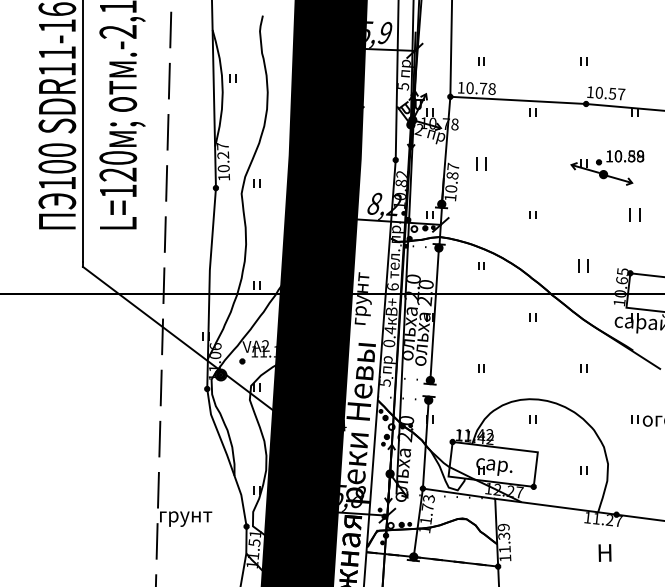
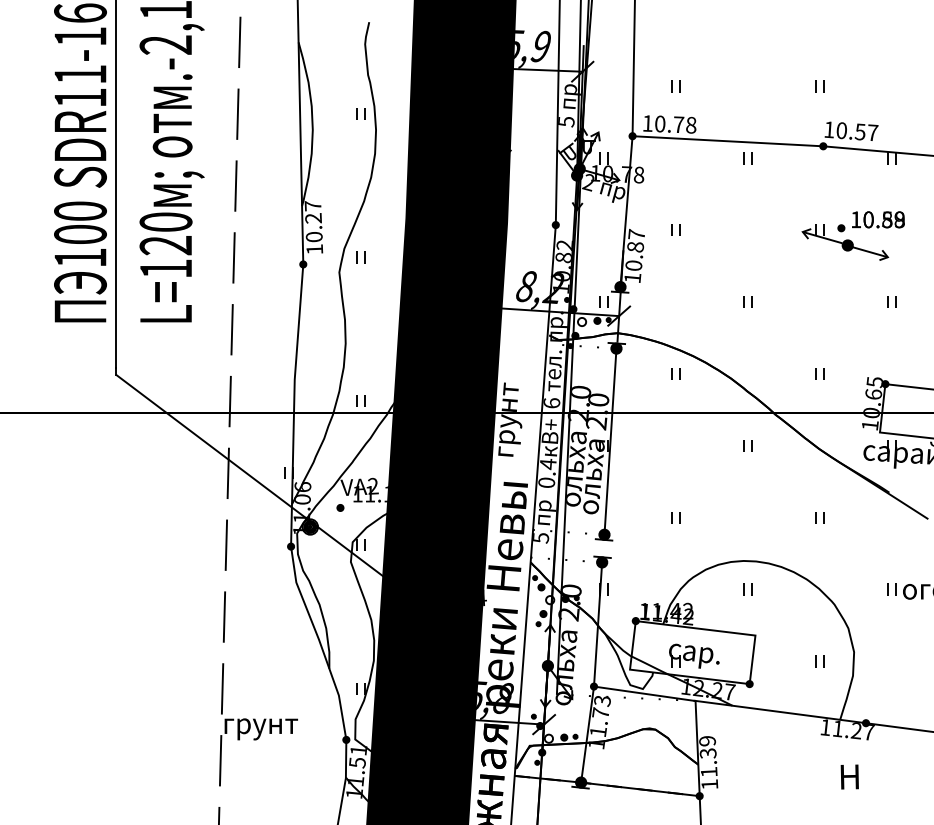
part: (232, 78) -> (360, 113), moved
part: (480, 163) -> (675, 229), size x0.62
part: (634, 214) -> (891, 301), size x0.62
part: (583, 265) -> (819, 373), size x0.62

